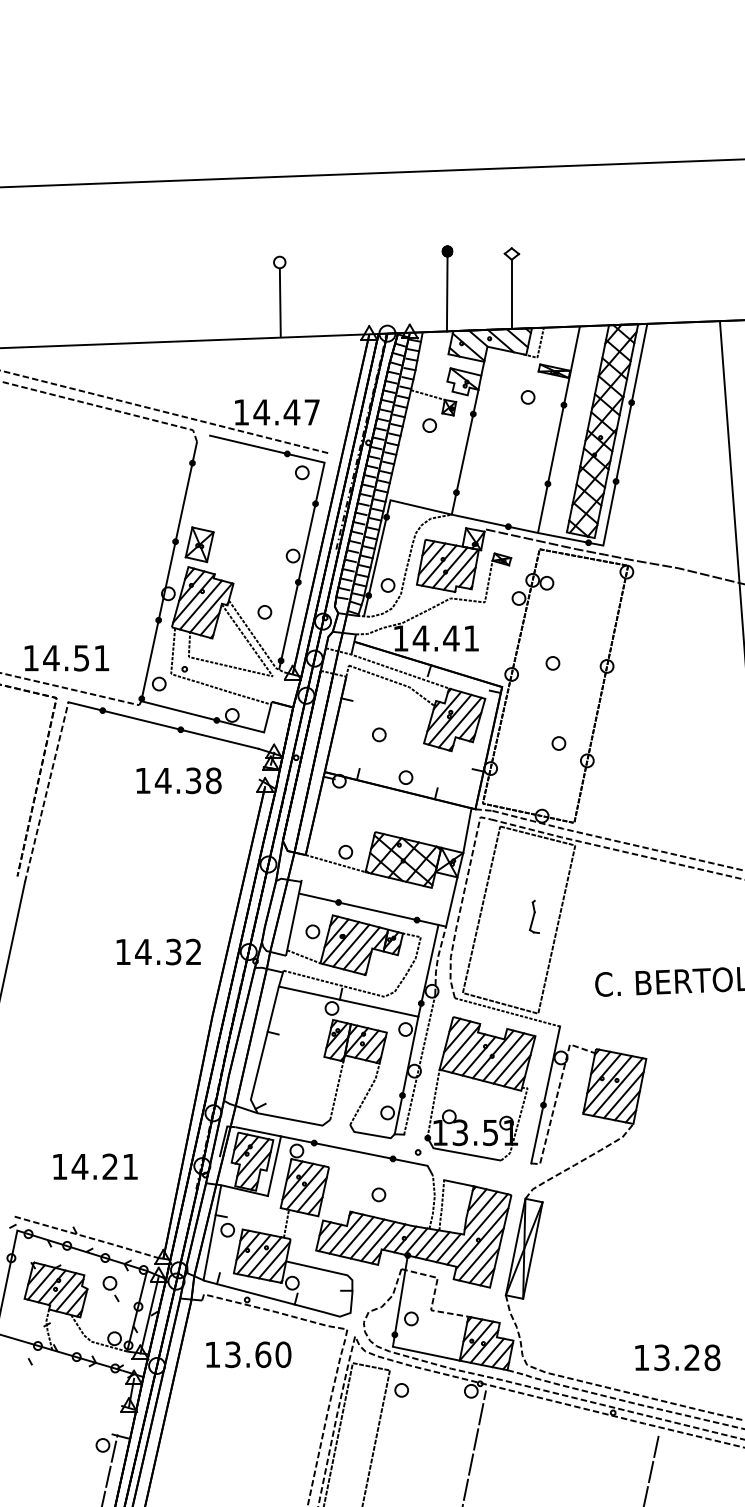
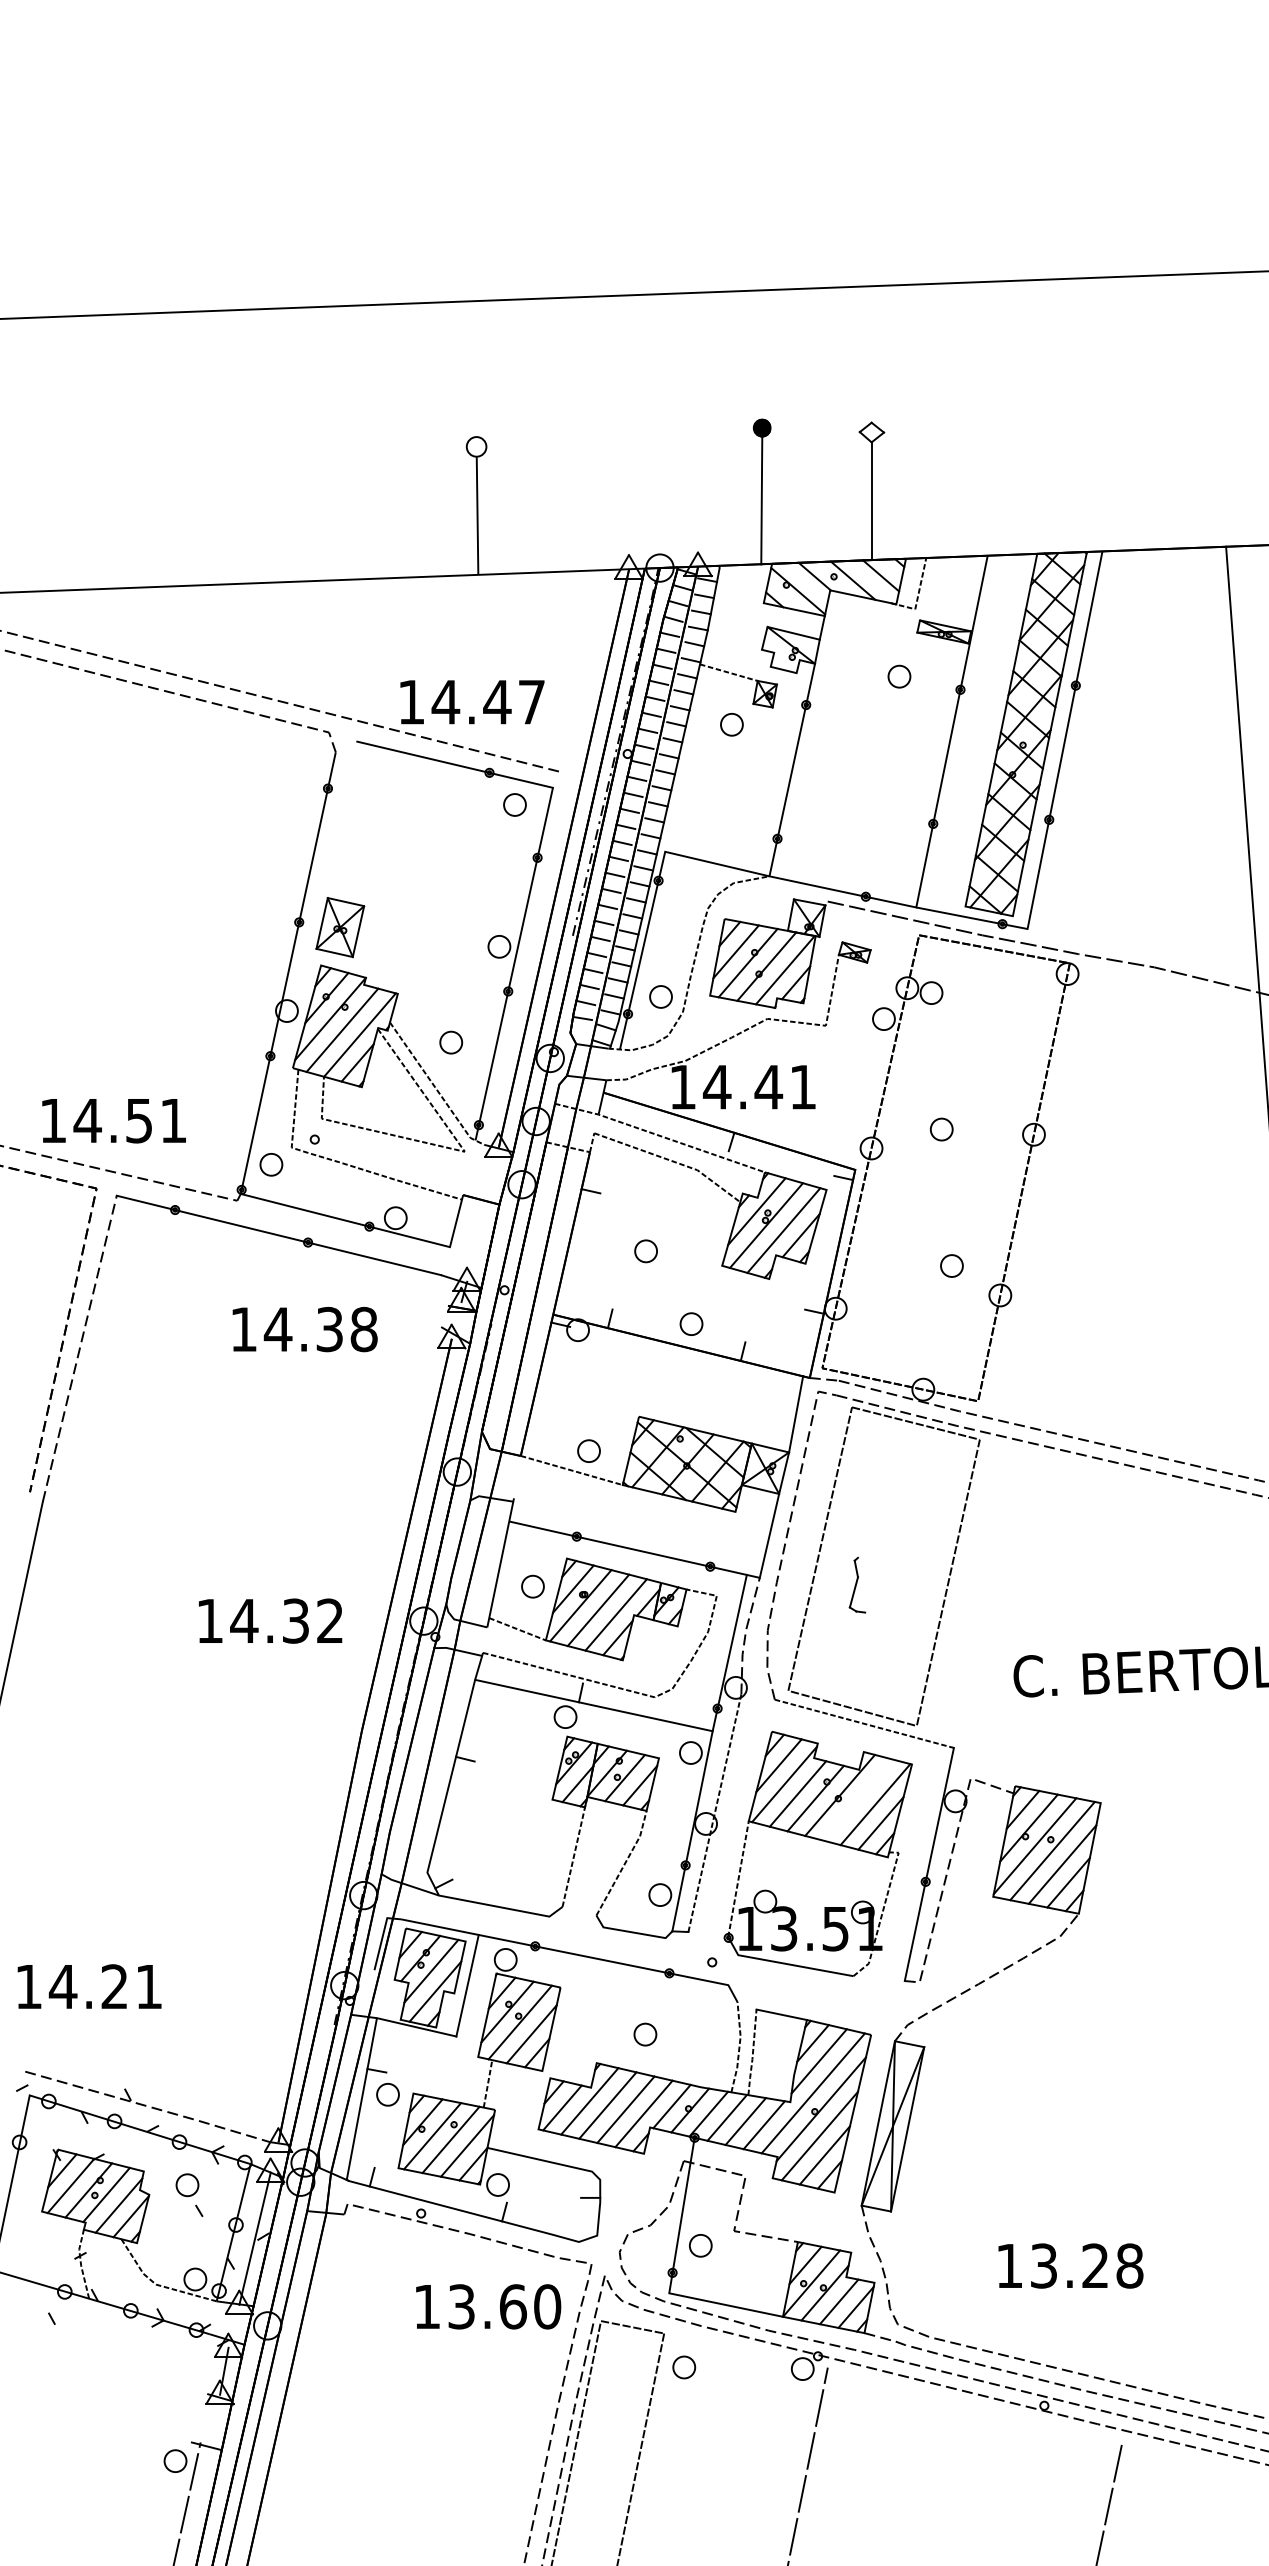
part: (533, 916) -> (855, 1584), moved
line: (503, 1056) -> (857, 1798), removed
text: (95, 1166) -> (89, 1986), moved
text: (248, 1354) -> (488, 2306), moved
text: (677, 1357) -> (1070, 2265), moved

